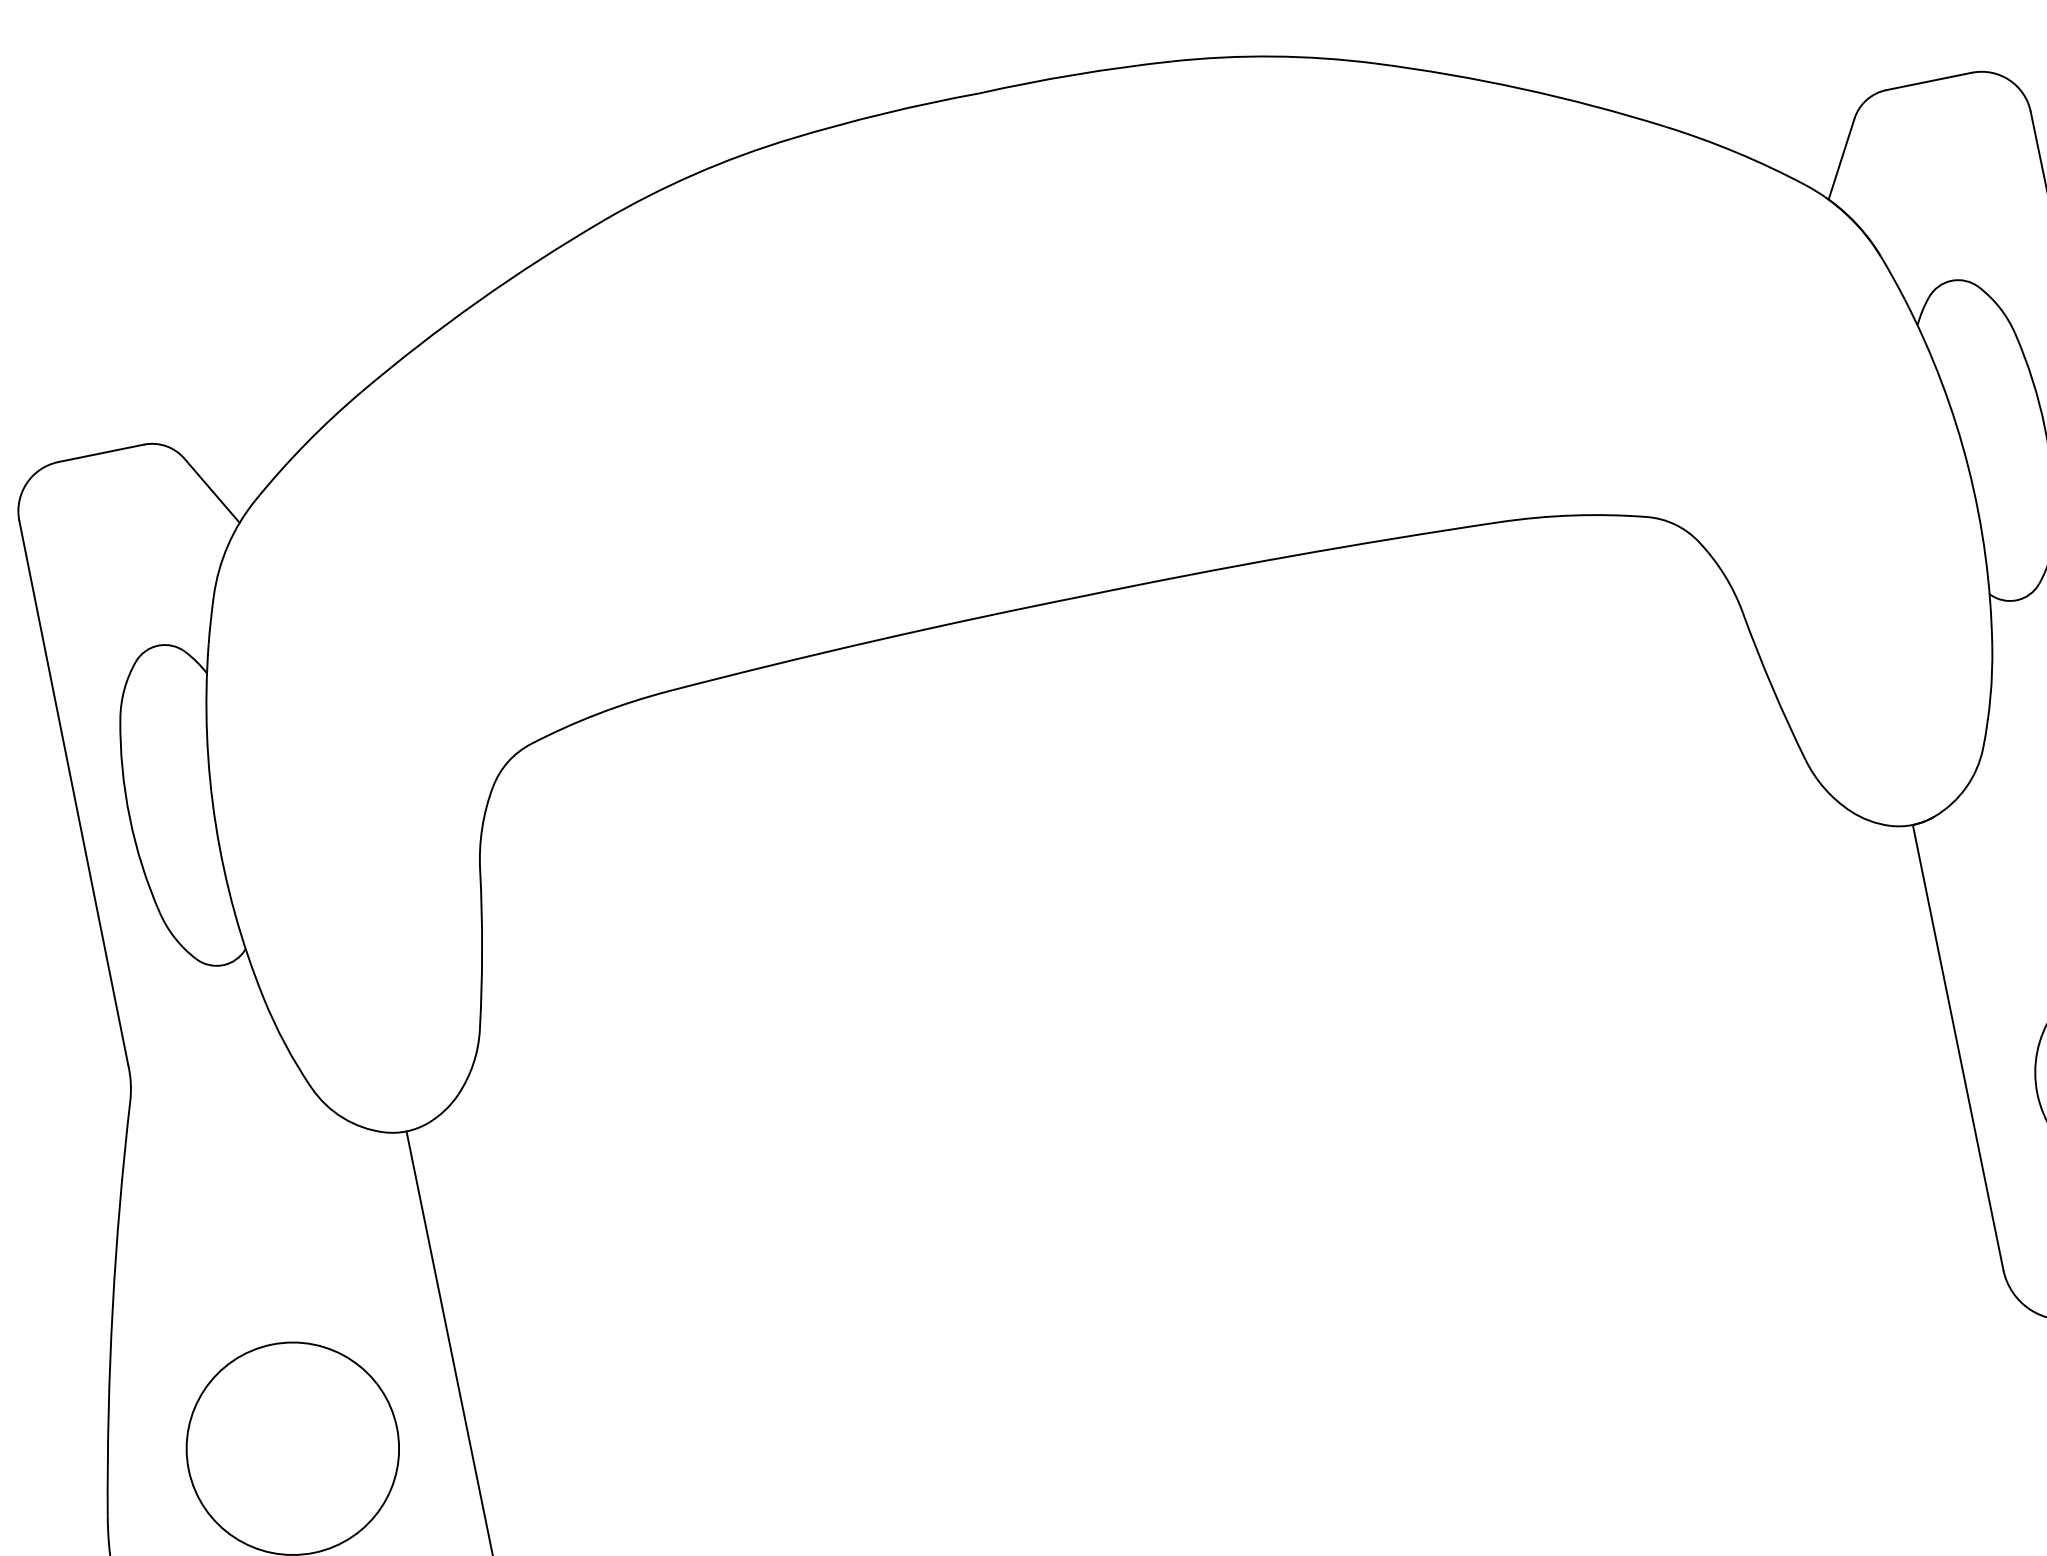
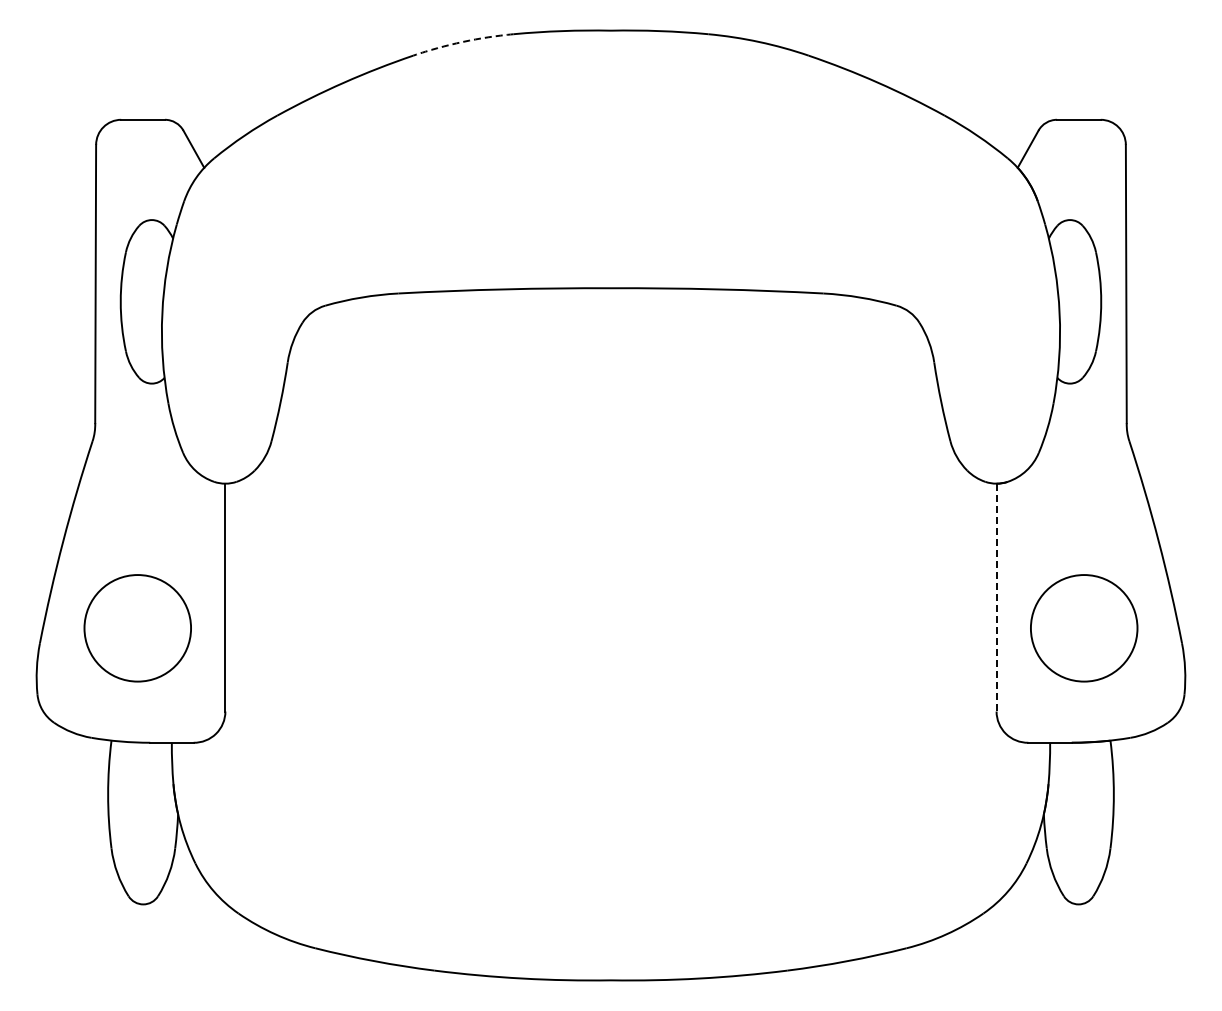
arc: (693, 173) -> (462, 41), solid -> dashed
line: (1957, 1047) -> (996, 597), solid -> dashed

